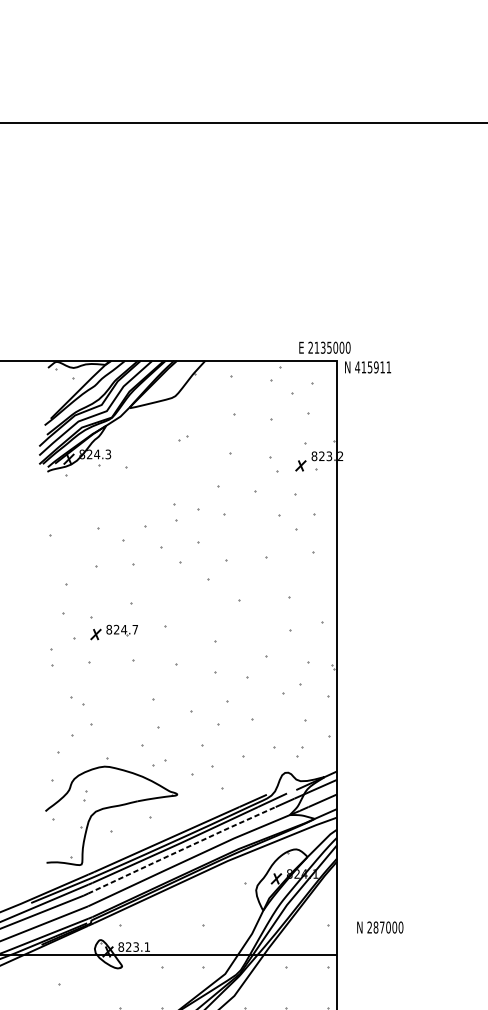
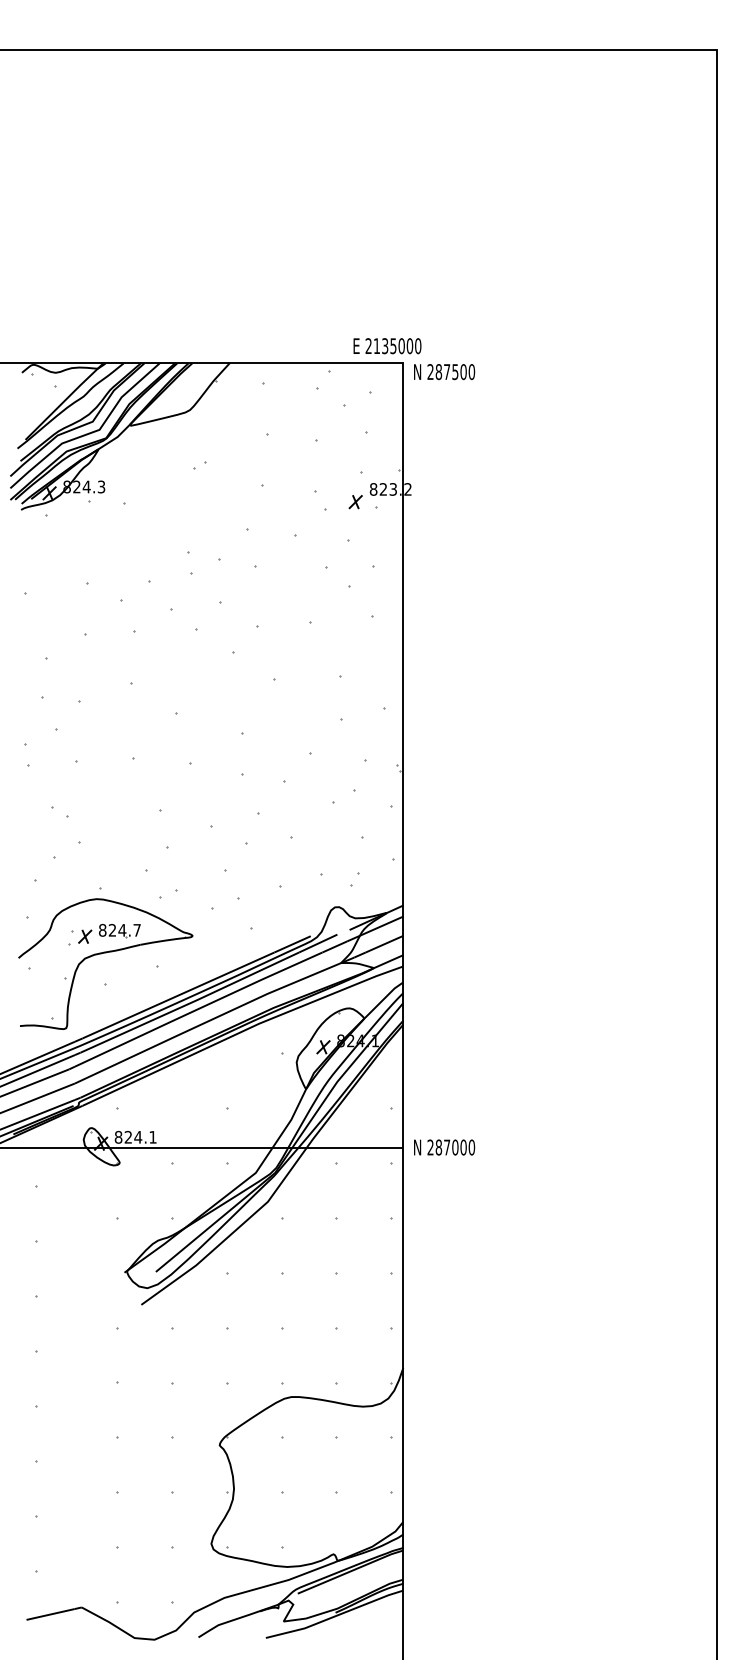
text: (373, 367) -> (451, 372), 415911 -> 287500
part: (114, 632) -> (109, 933), moved
line: (182, 849) -> (199, 1008), dashed -> solid
text: (380, 927) -> (444, 1147), moved
text: (136, 946) -> (138, 1136), 823.1 -> 824.1

